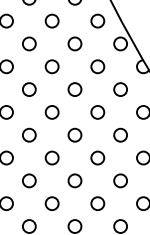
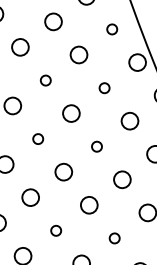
circle: (97, 20) -> (111, 28), size x0.6
circle: (51, 66) -> (45, 80), size x0.6
circle: (97, 66) -> (104, 87), size x0.6
circle: (51, 112) -> (37, 139), size x0.6
circle: (97, 112) -> (96, 146), size x0.6
circle: (74, 180) -> (55, 230), size x0.6
circle: (120, 180) -> (114, 237), size x0.6

